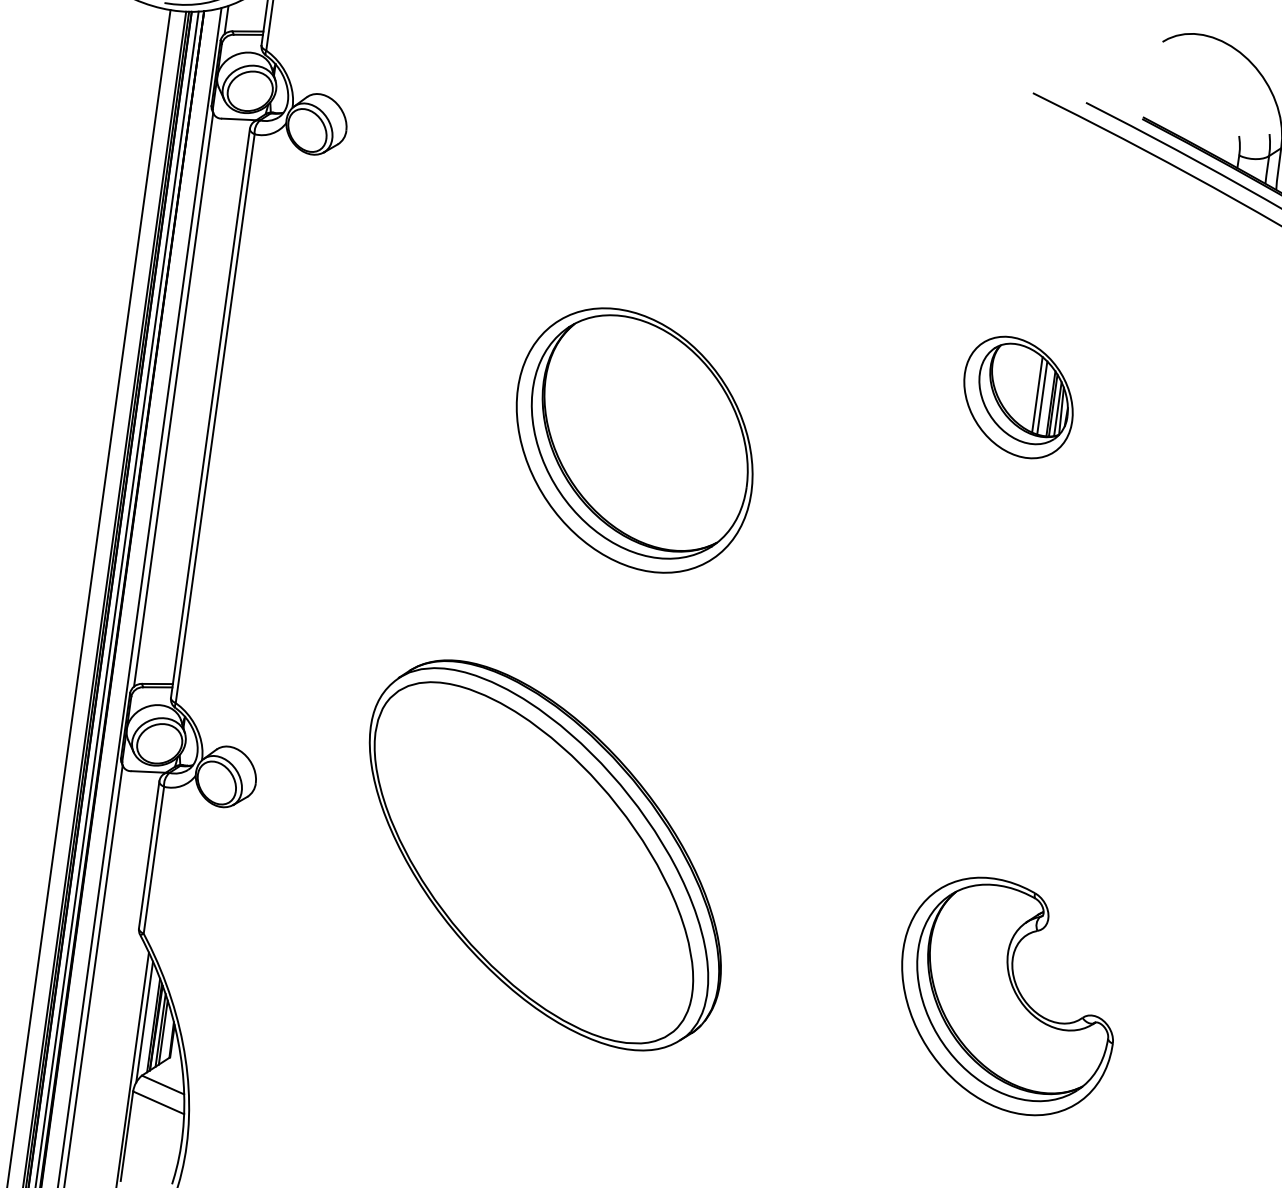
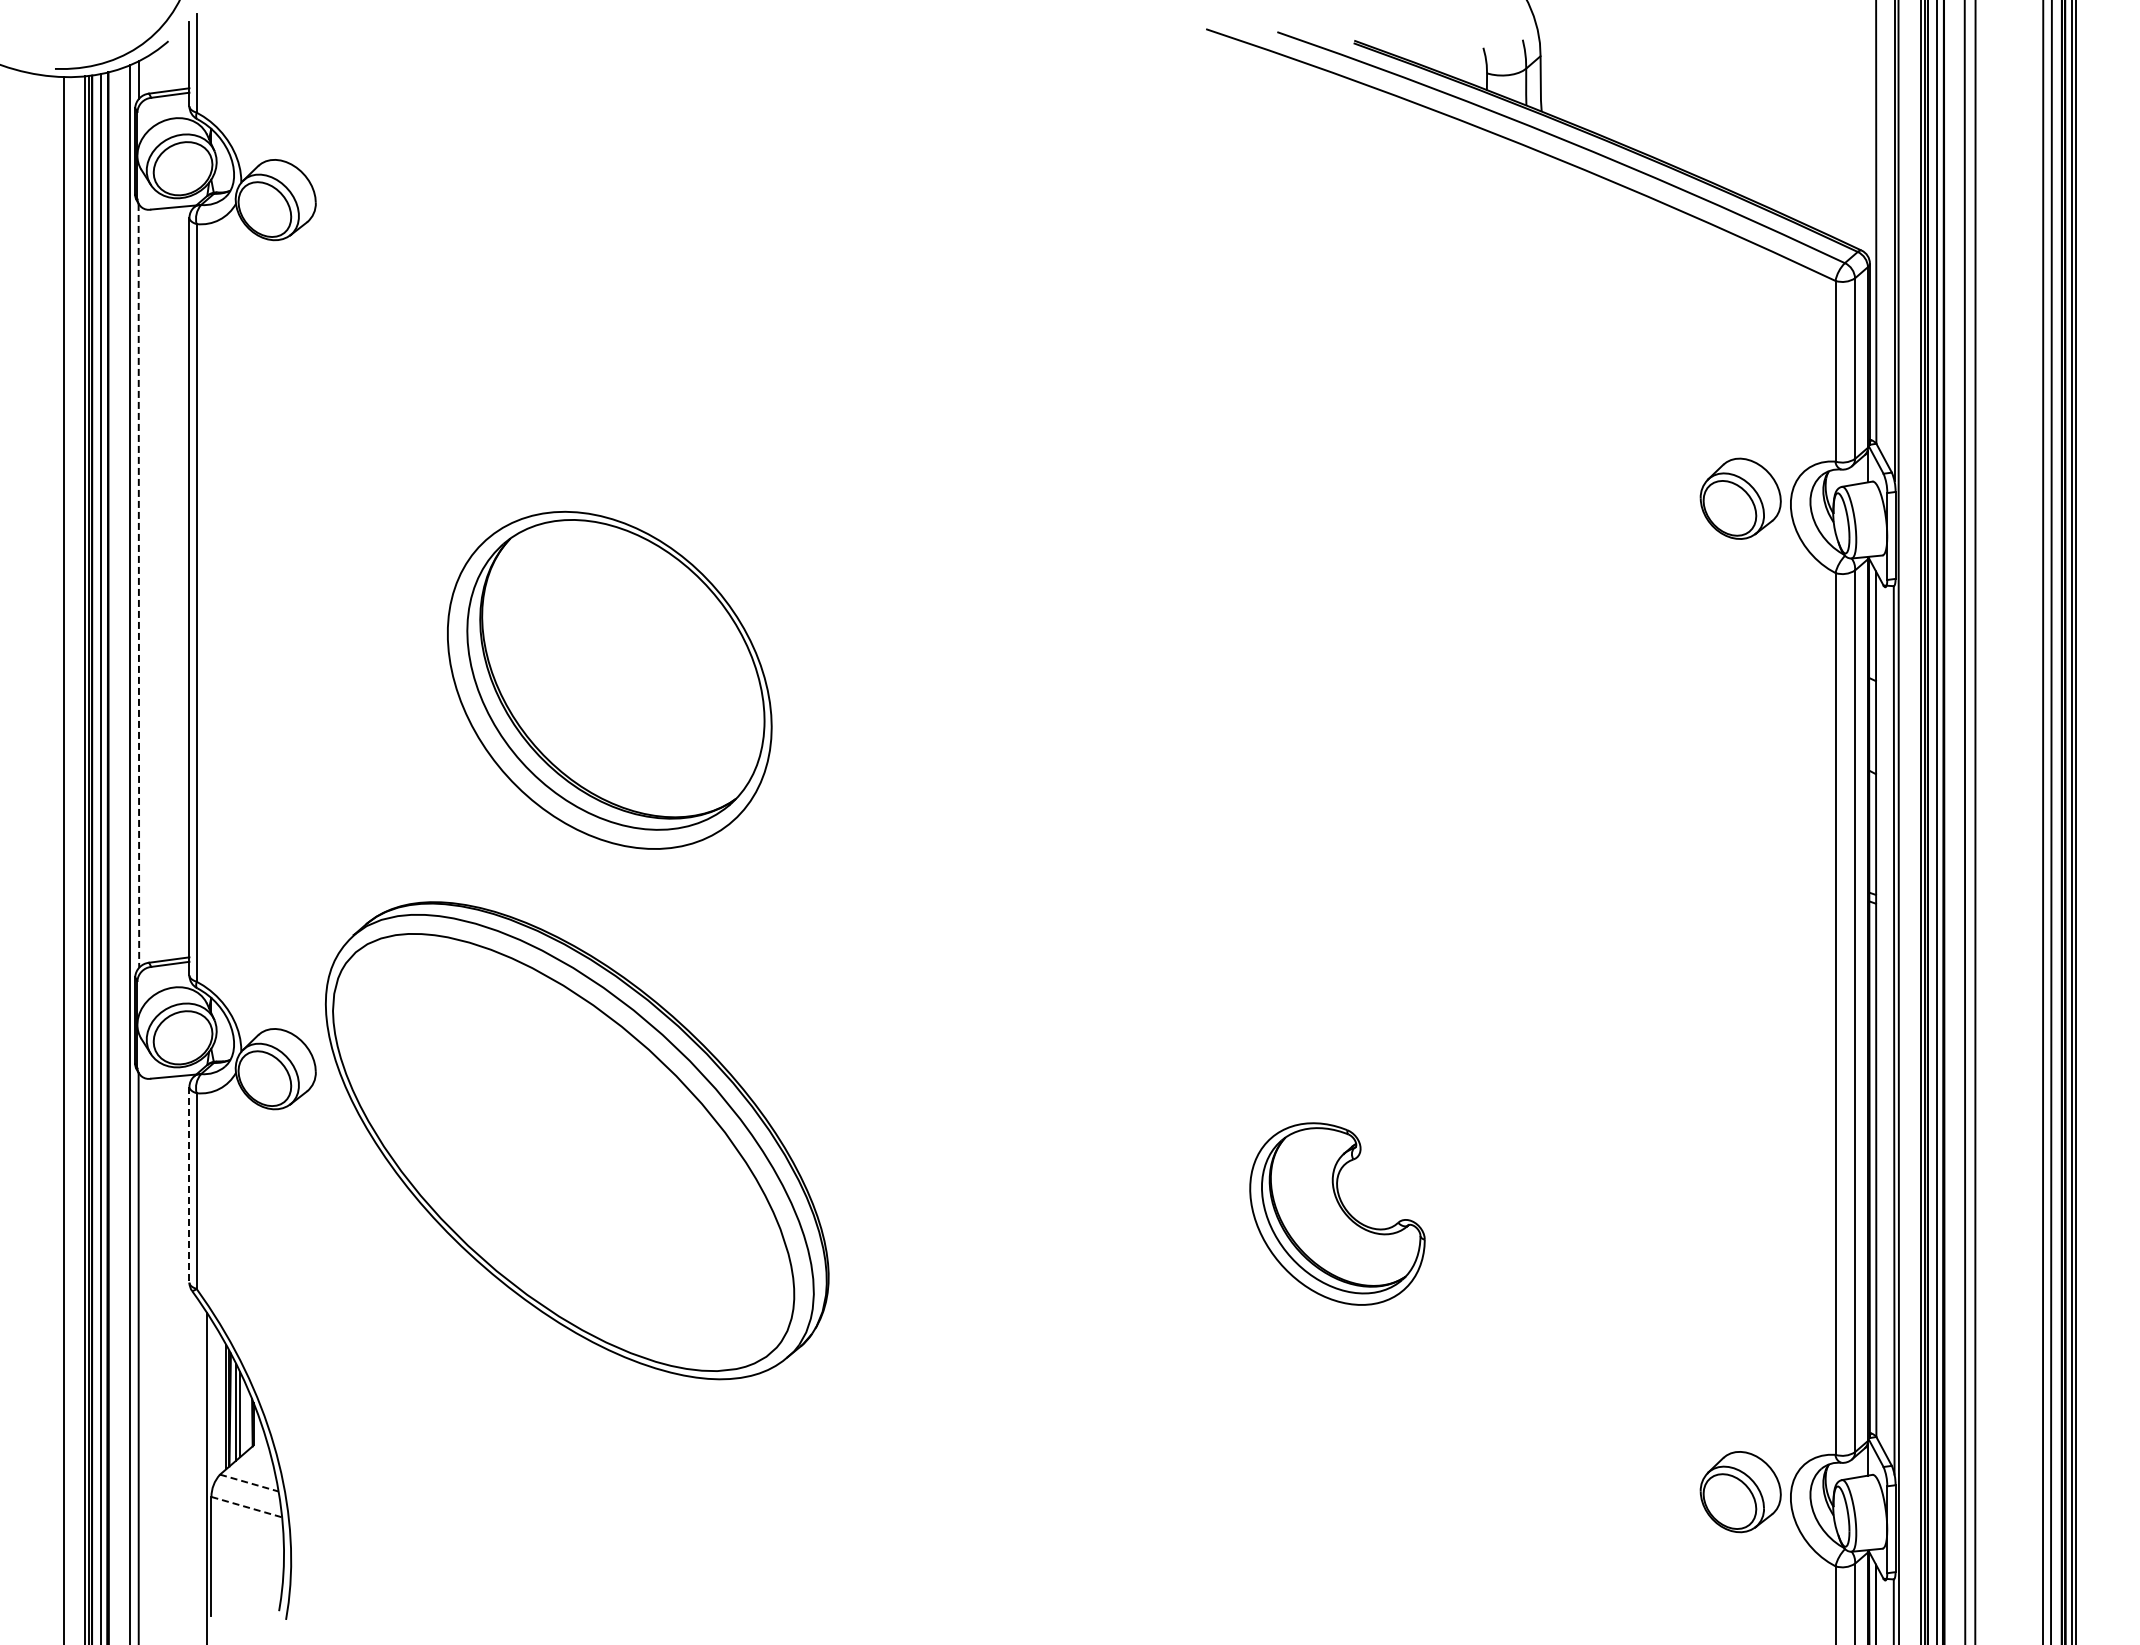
part: (1018, 397) -> (1242, 429), removed
line: (173, 399) -> (138, 585), solid -> dashed
part: (634, 439) -> (609, 679), moved
line: (149, 854) -> (189, 1184), solid -> dashed
part: (545, 855) -> (577, 1140), moved
part: (1008, 995) -> (1337, 1213), size x0.6
line: (144, 1021) -> (213, 1403), removed
line: (163, 1085) -> (249, 1483), solid -> dashed
line: (158, 1103) -> (246, 1507), solid -> dashed

